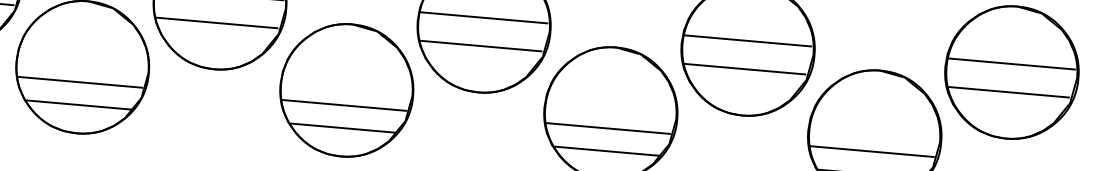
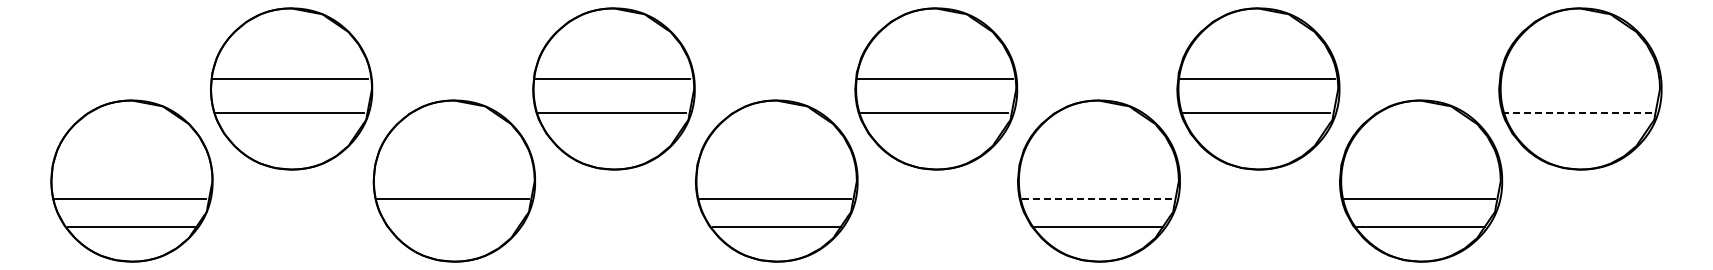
line: (1011, 63) -> (1579, 78), removed
line: (1008, 92) -> (1578, 113), solid -> dashed
line: (79, 105) -> (454, 227), removed
line: (608, 128) -> (1097, 199), solid -> dashed

